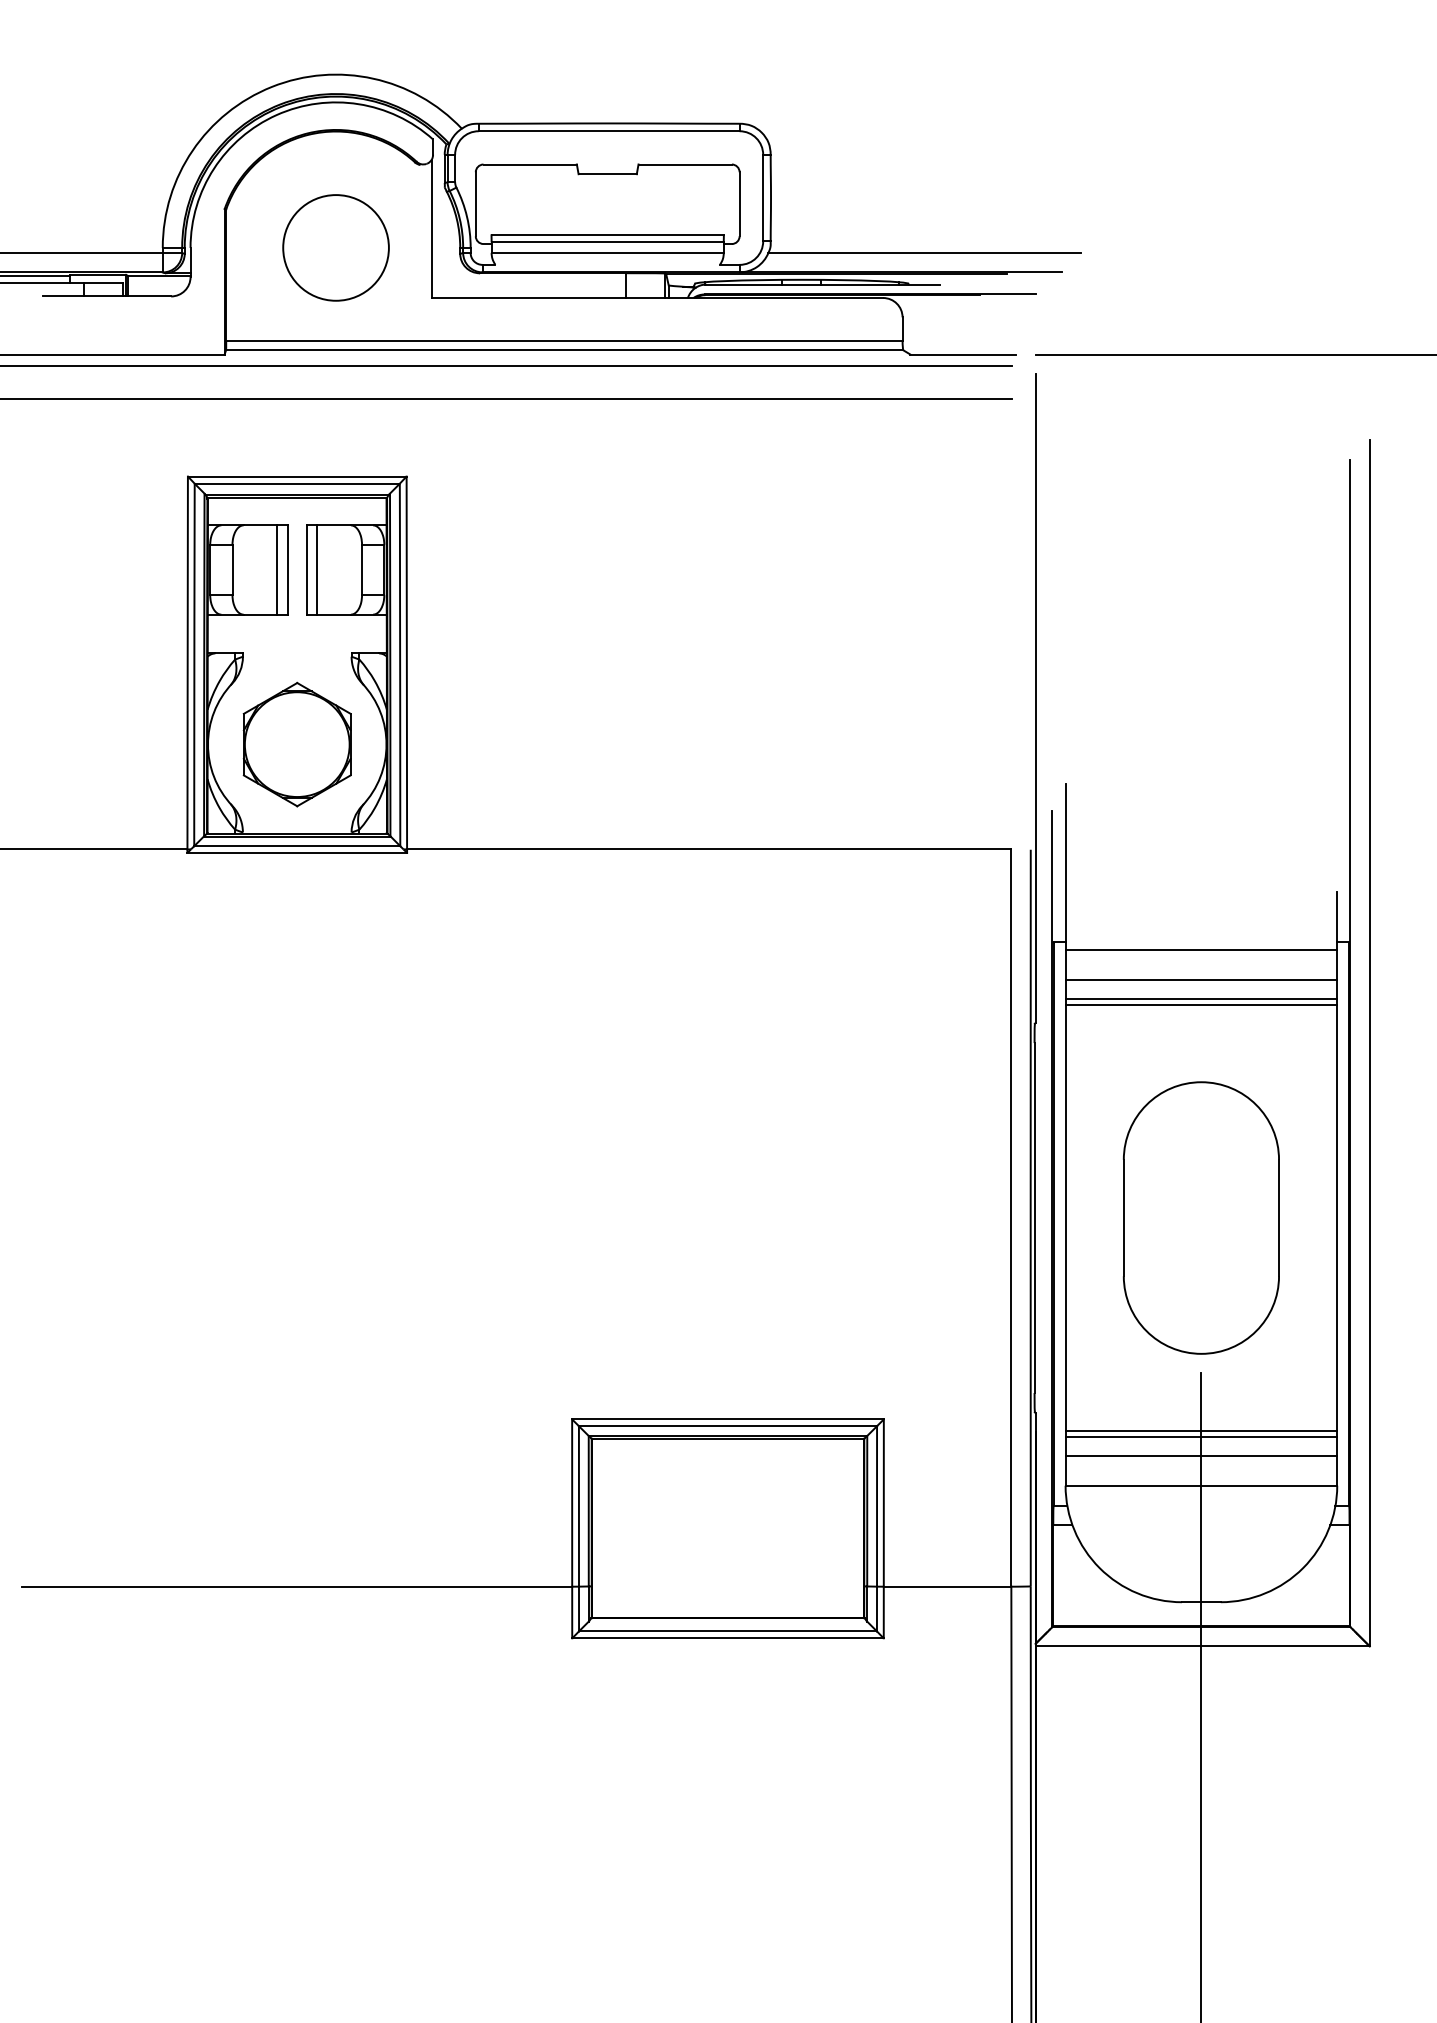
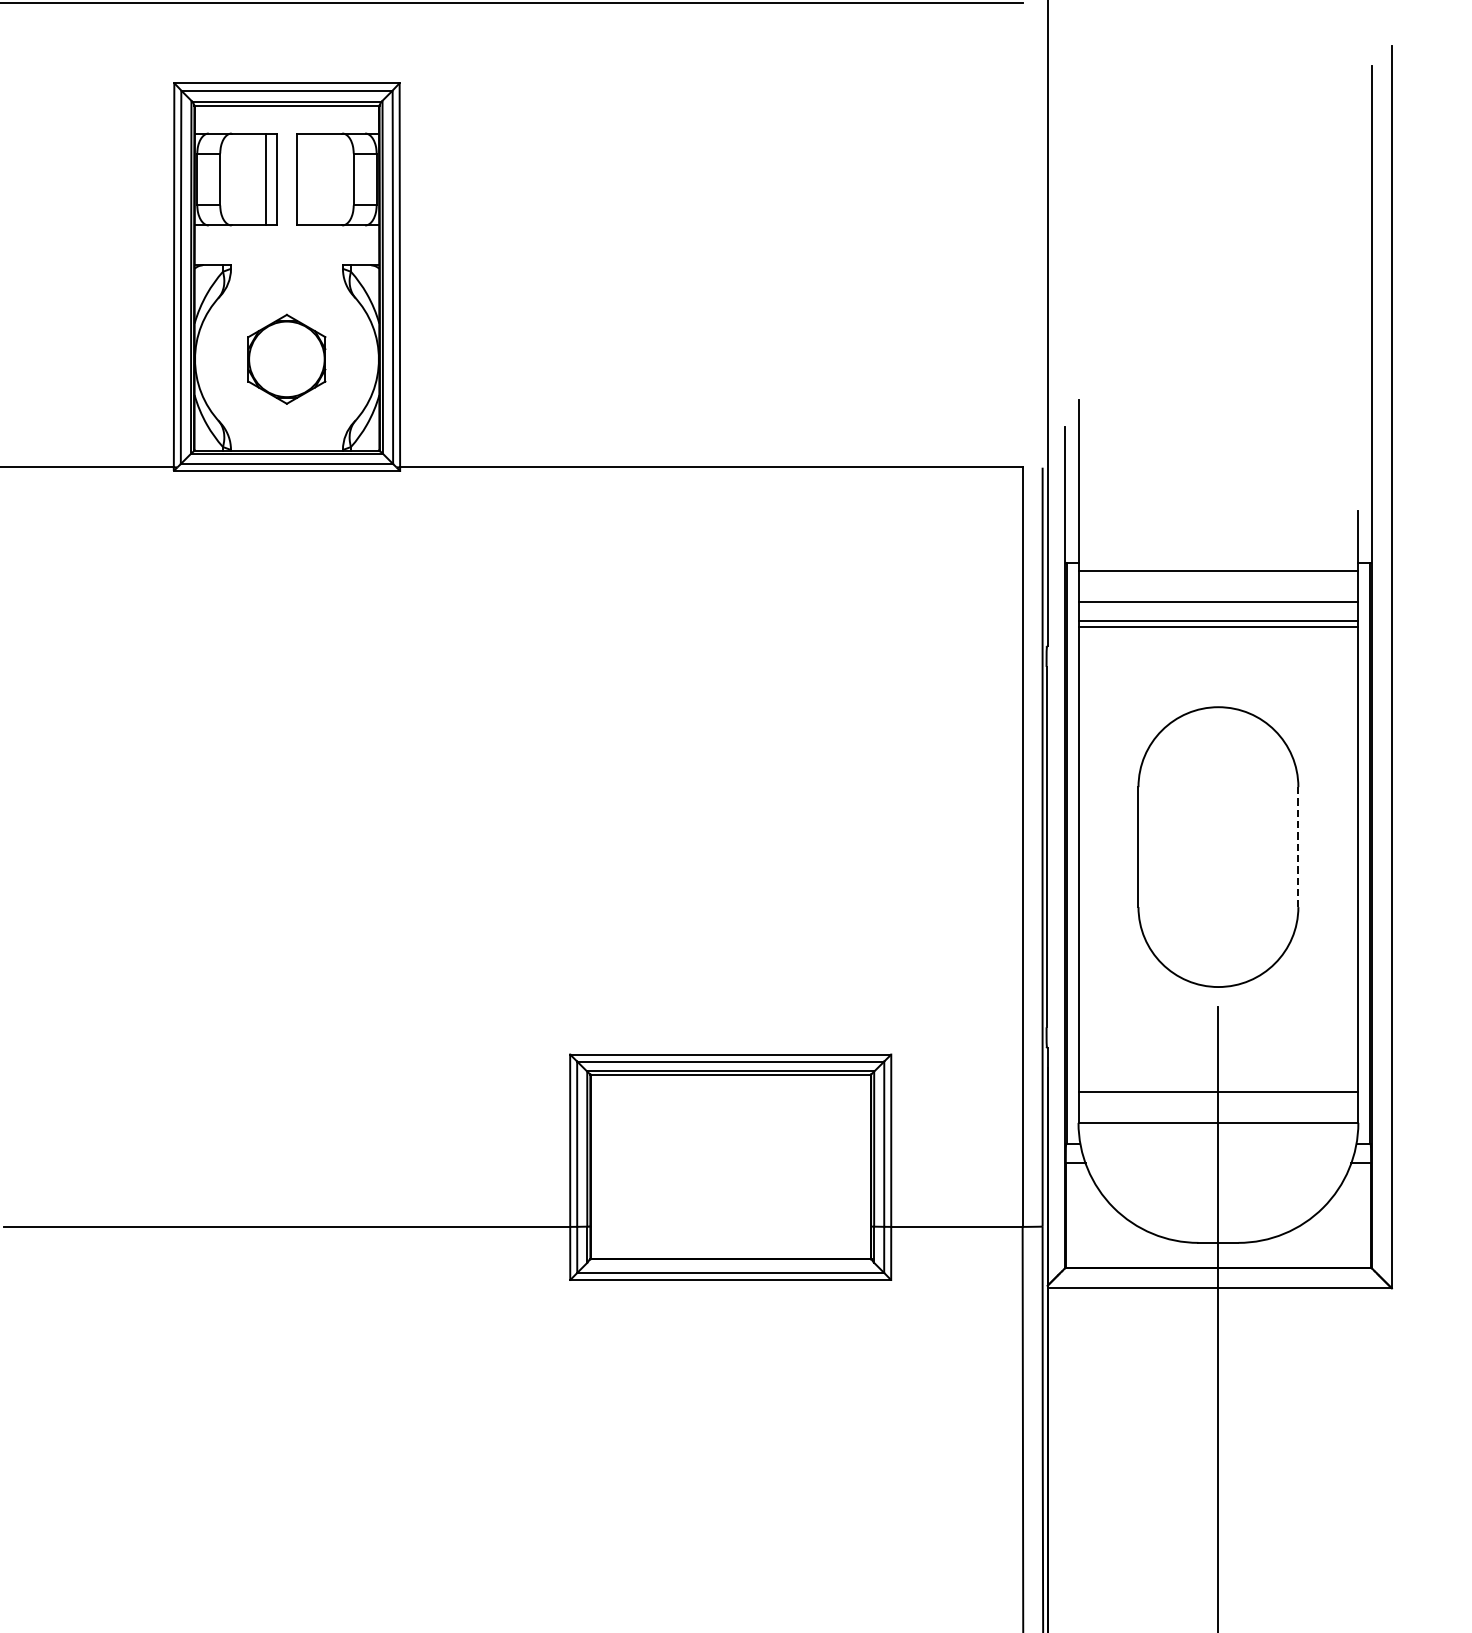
line: (317, 569) -> (307, 178), removed
part: (296, 744) -> (286, 359), size x0.7
line: (1279, 1218) -> (1298, 847), solid -> dashed
line: (1201, 1431) -> (1218, 1067), removed
line: (1201, 1437) -> (1218, 1073), removed

